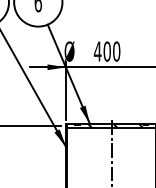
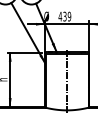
text: (110, 51) -> (66, 16), 400 -> 439

